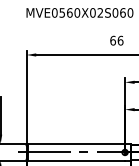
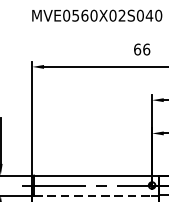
text: (122, 12) -> (148, 15), MVE0560X02S060 -> MVE0560X02S040
line: (76, 160) -> (93, 195), solid -> dashed

